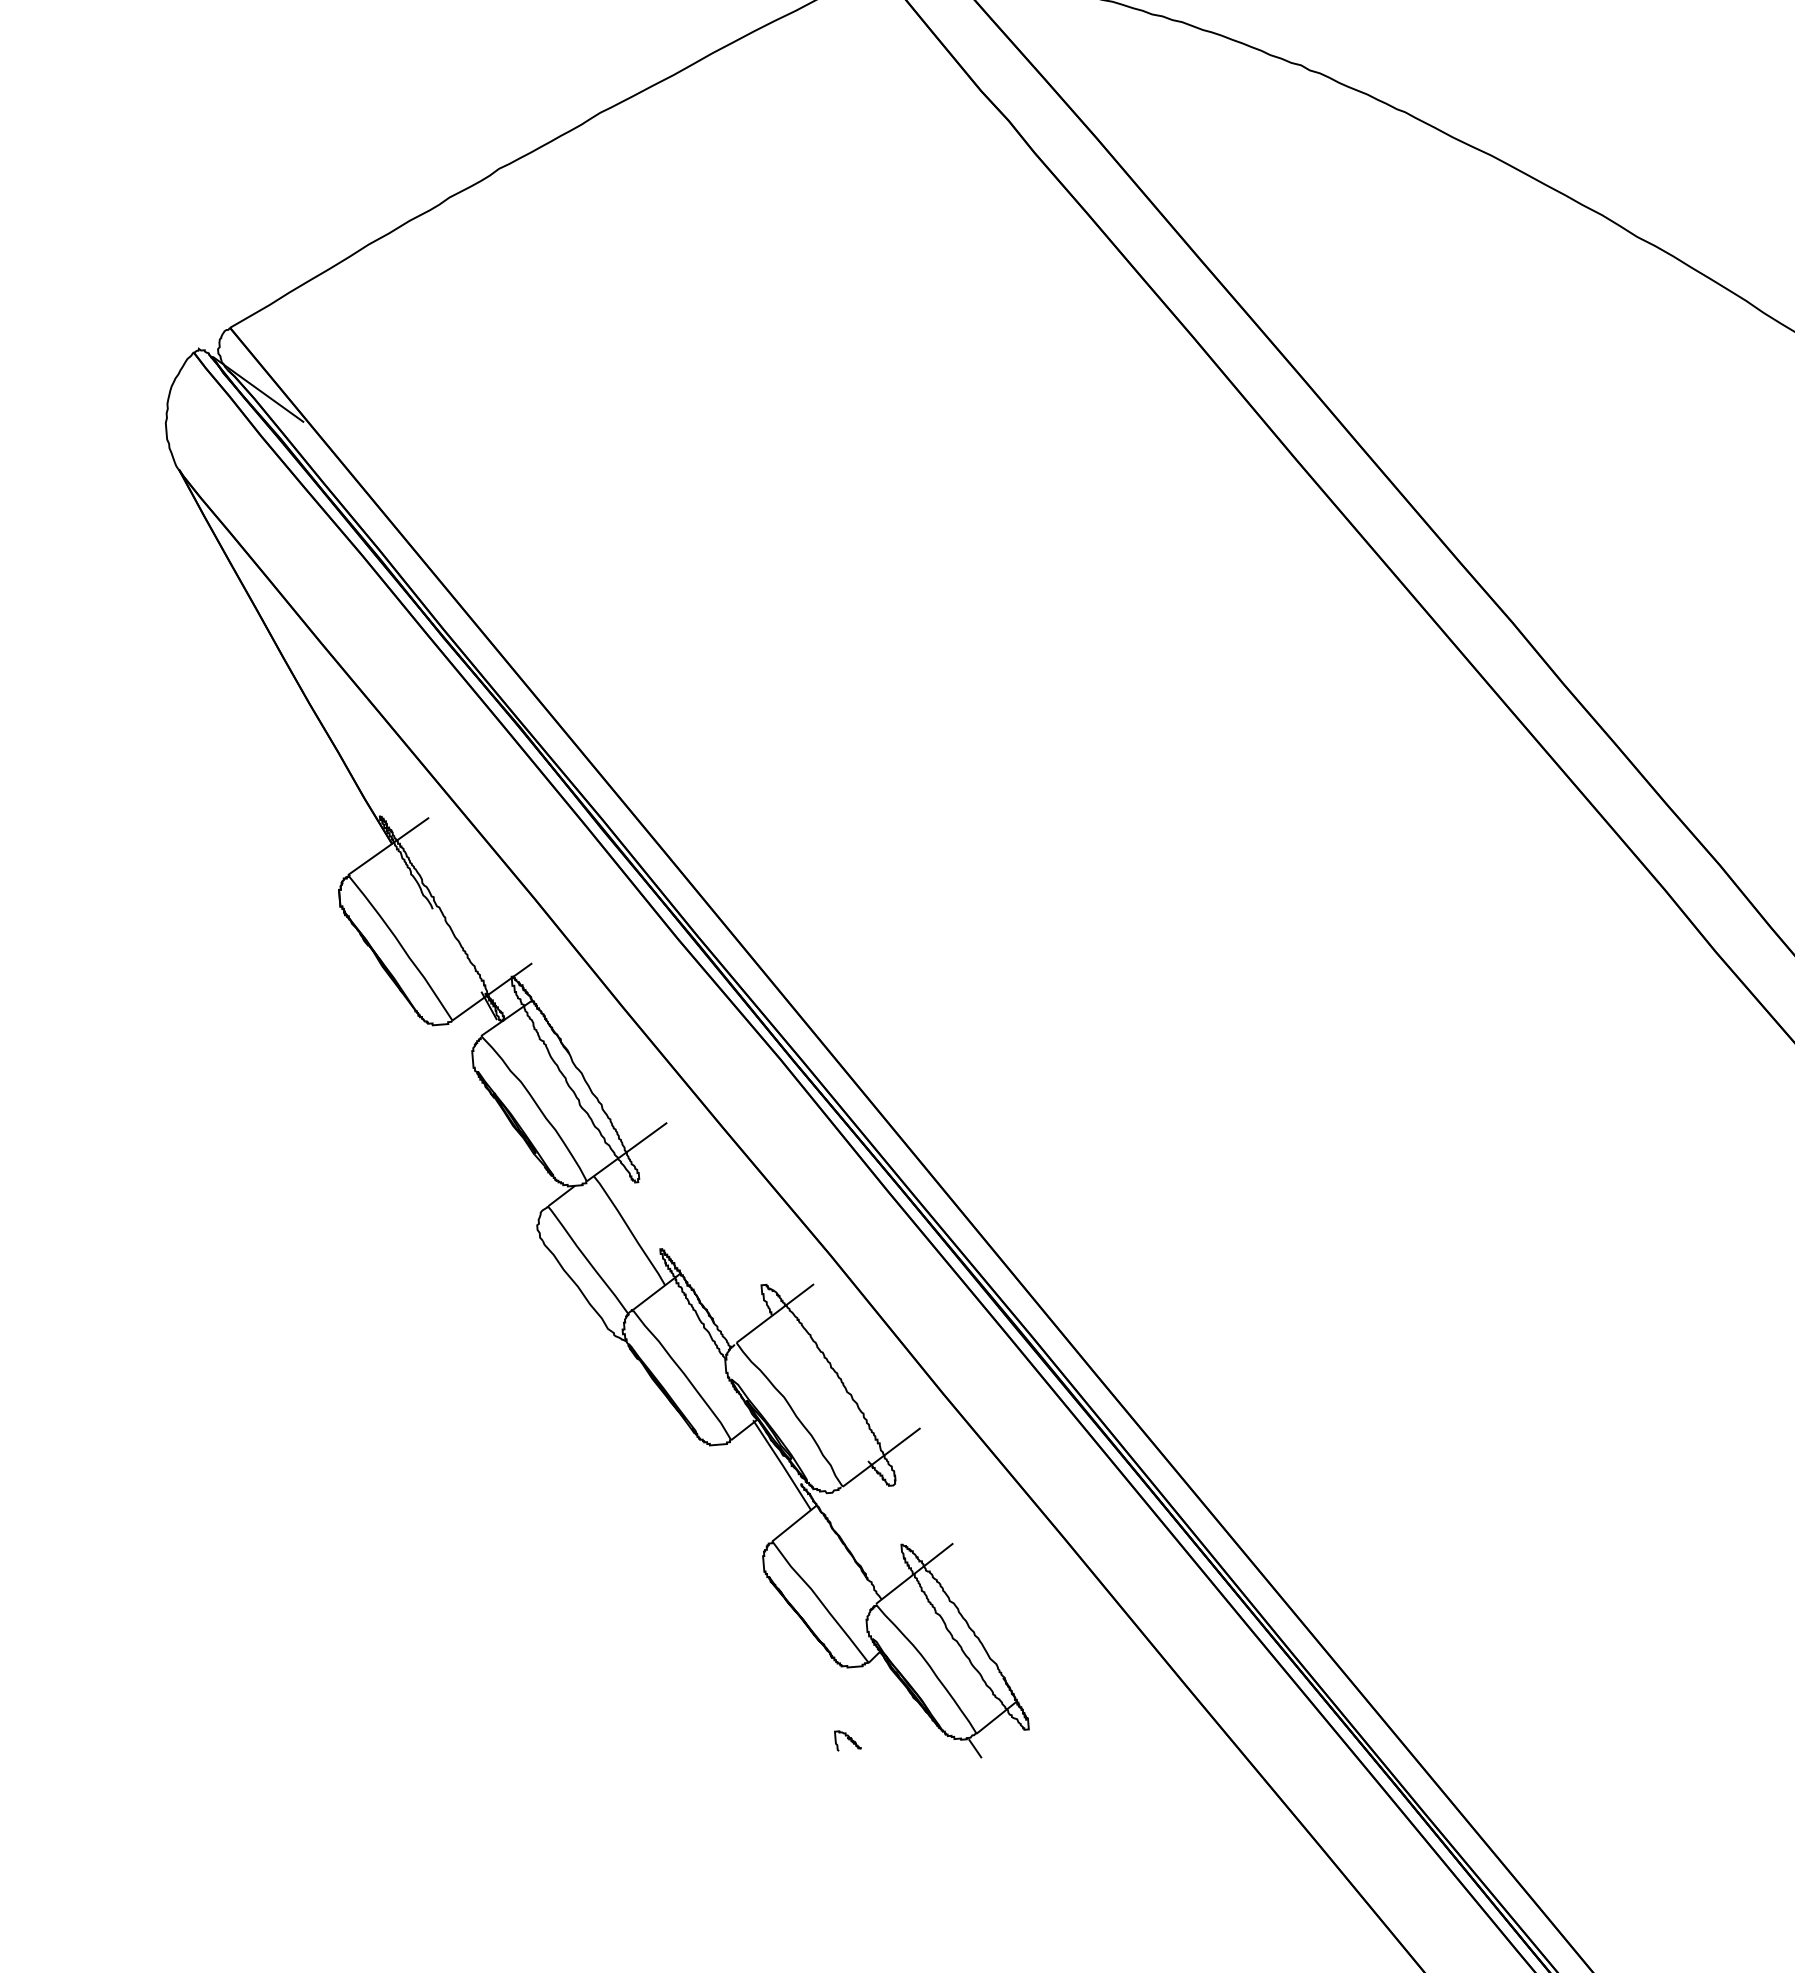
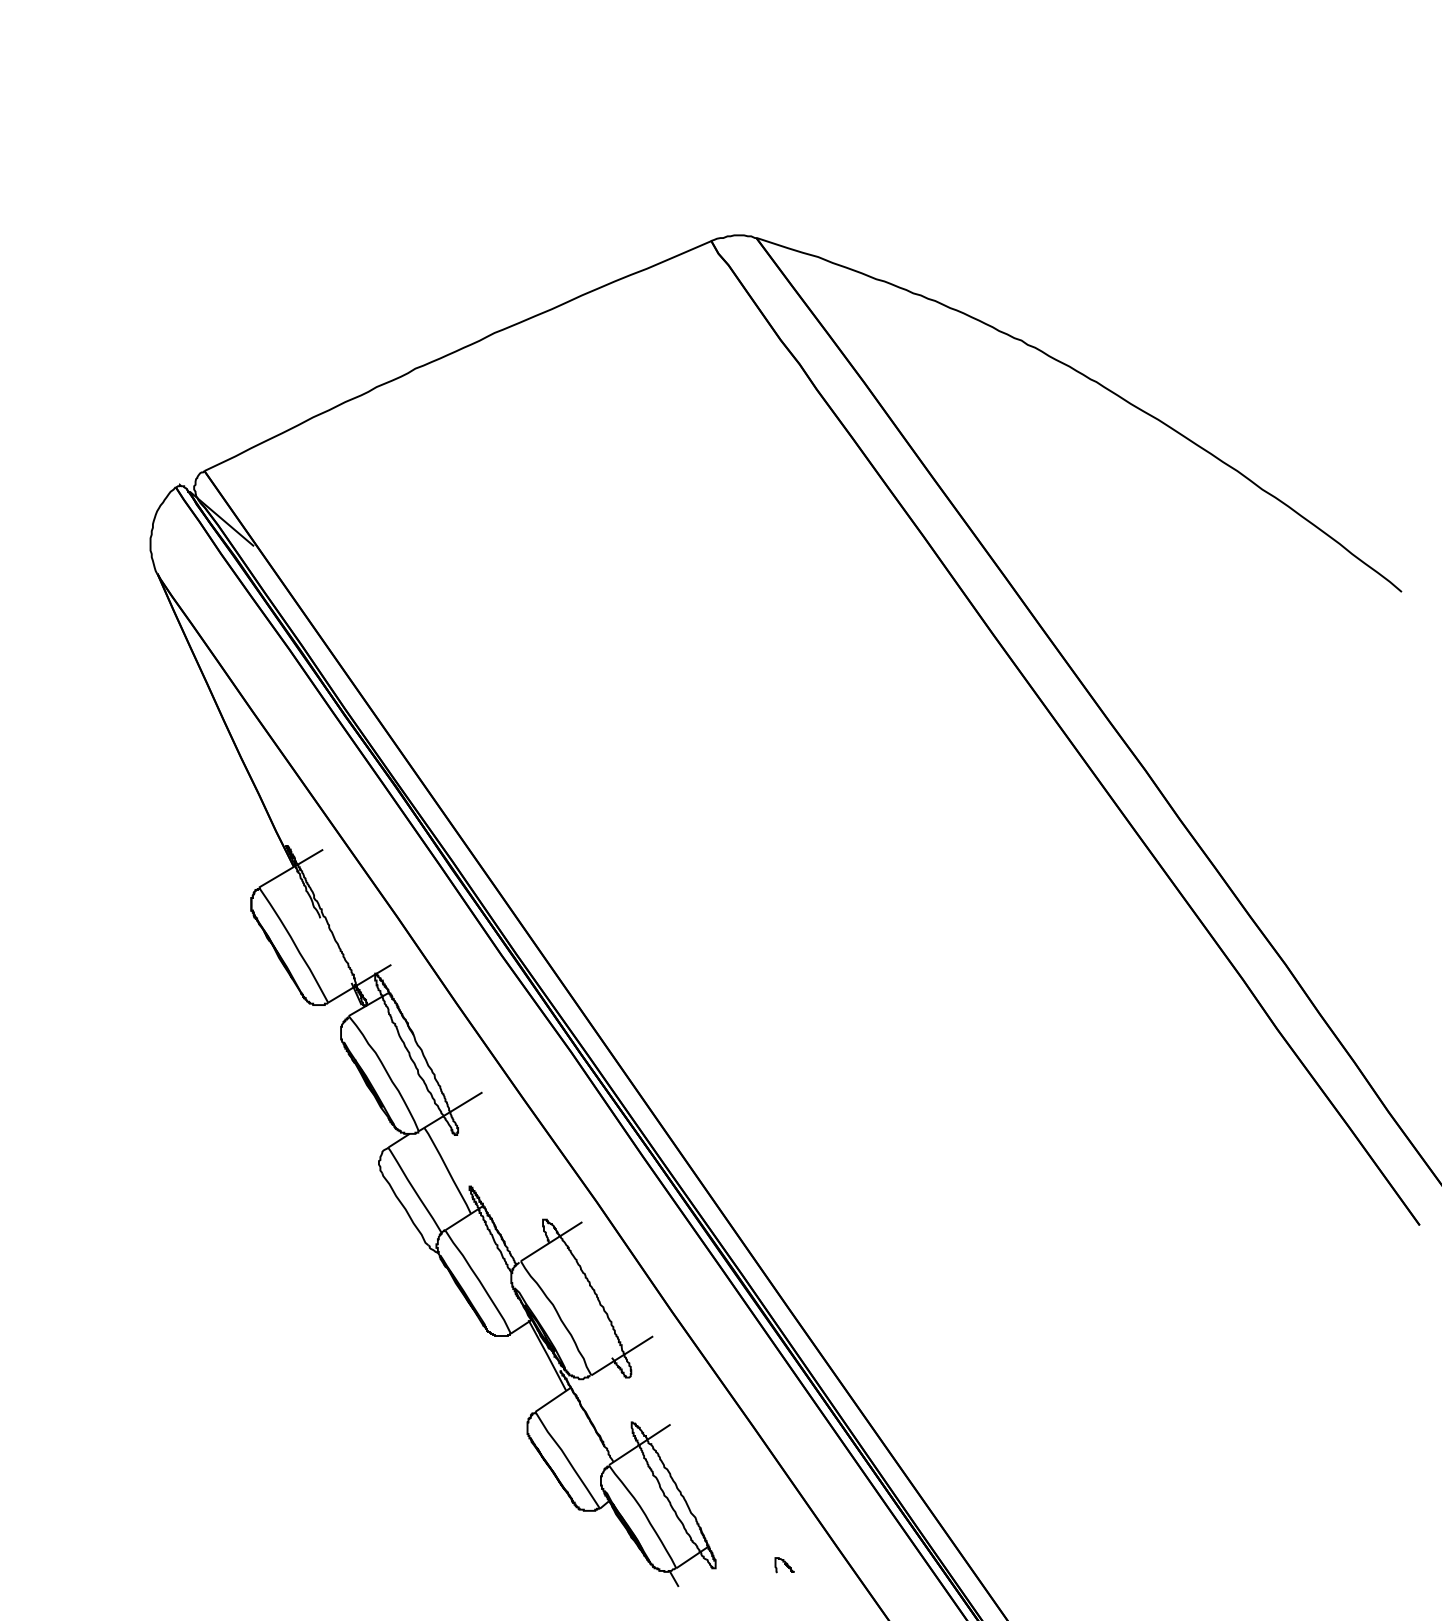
part: (847, 1740) -> (784, 1565), moved

